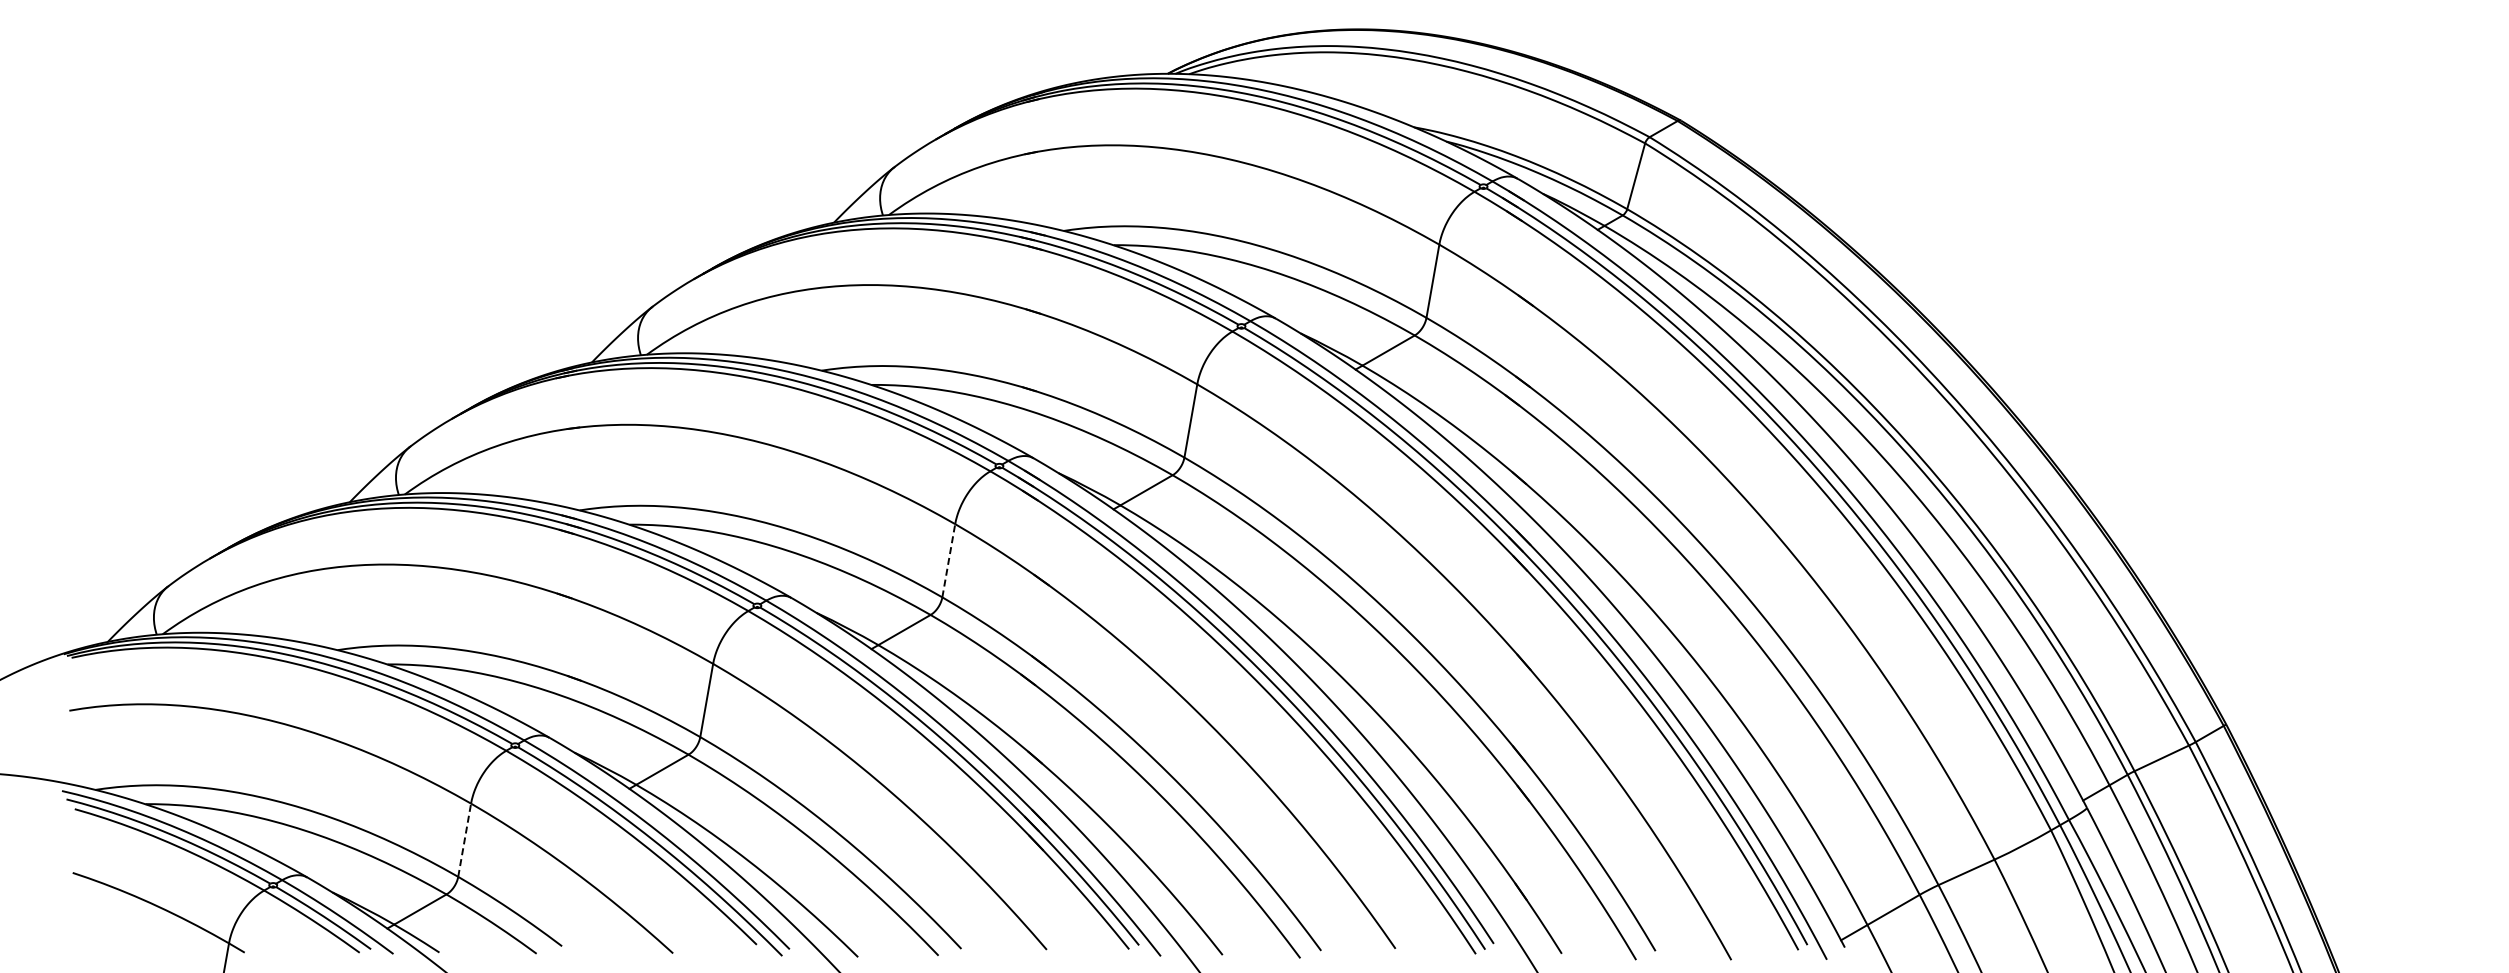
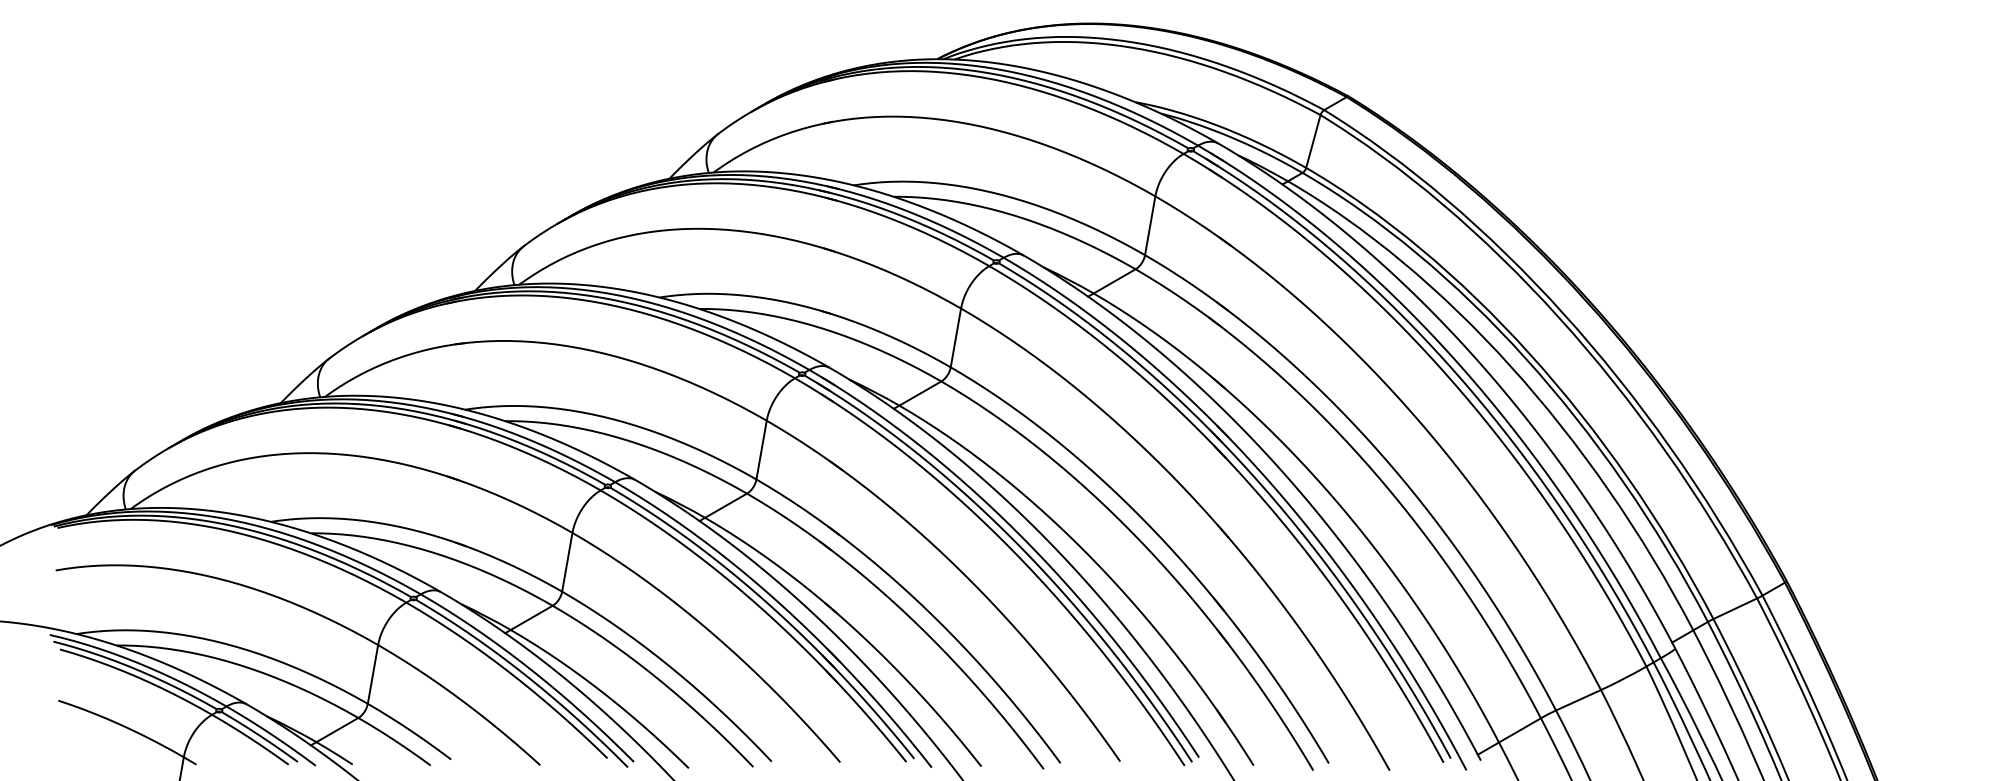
line: (948, 560) -> (761, 449), dashed -> solid
line: (464, 839) -> (372, 673), dashed -> solid

